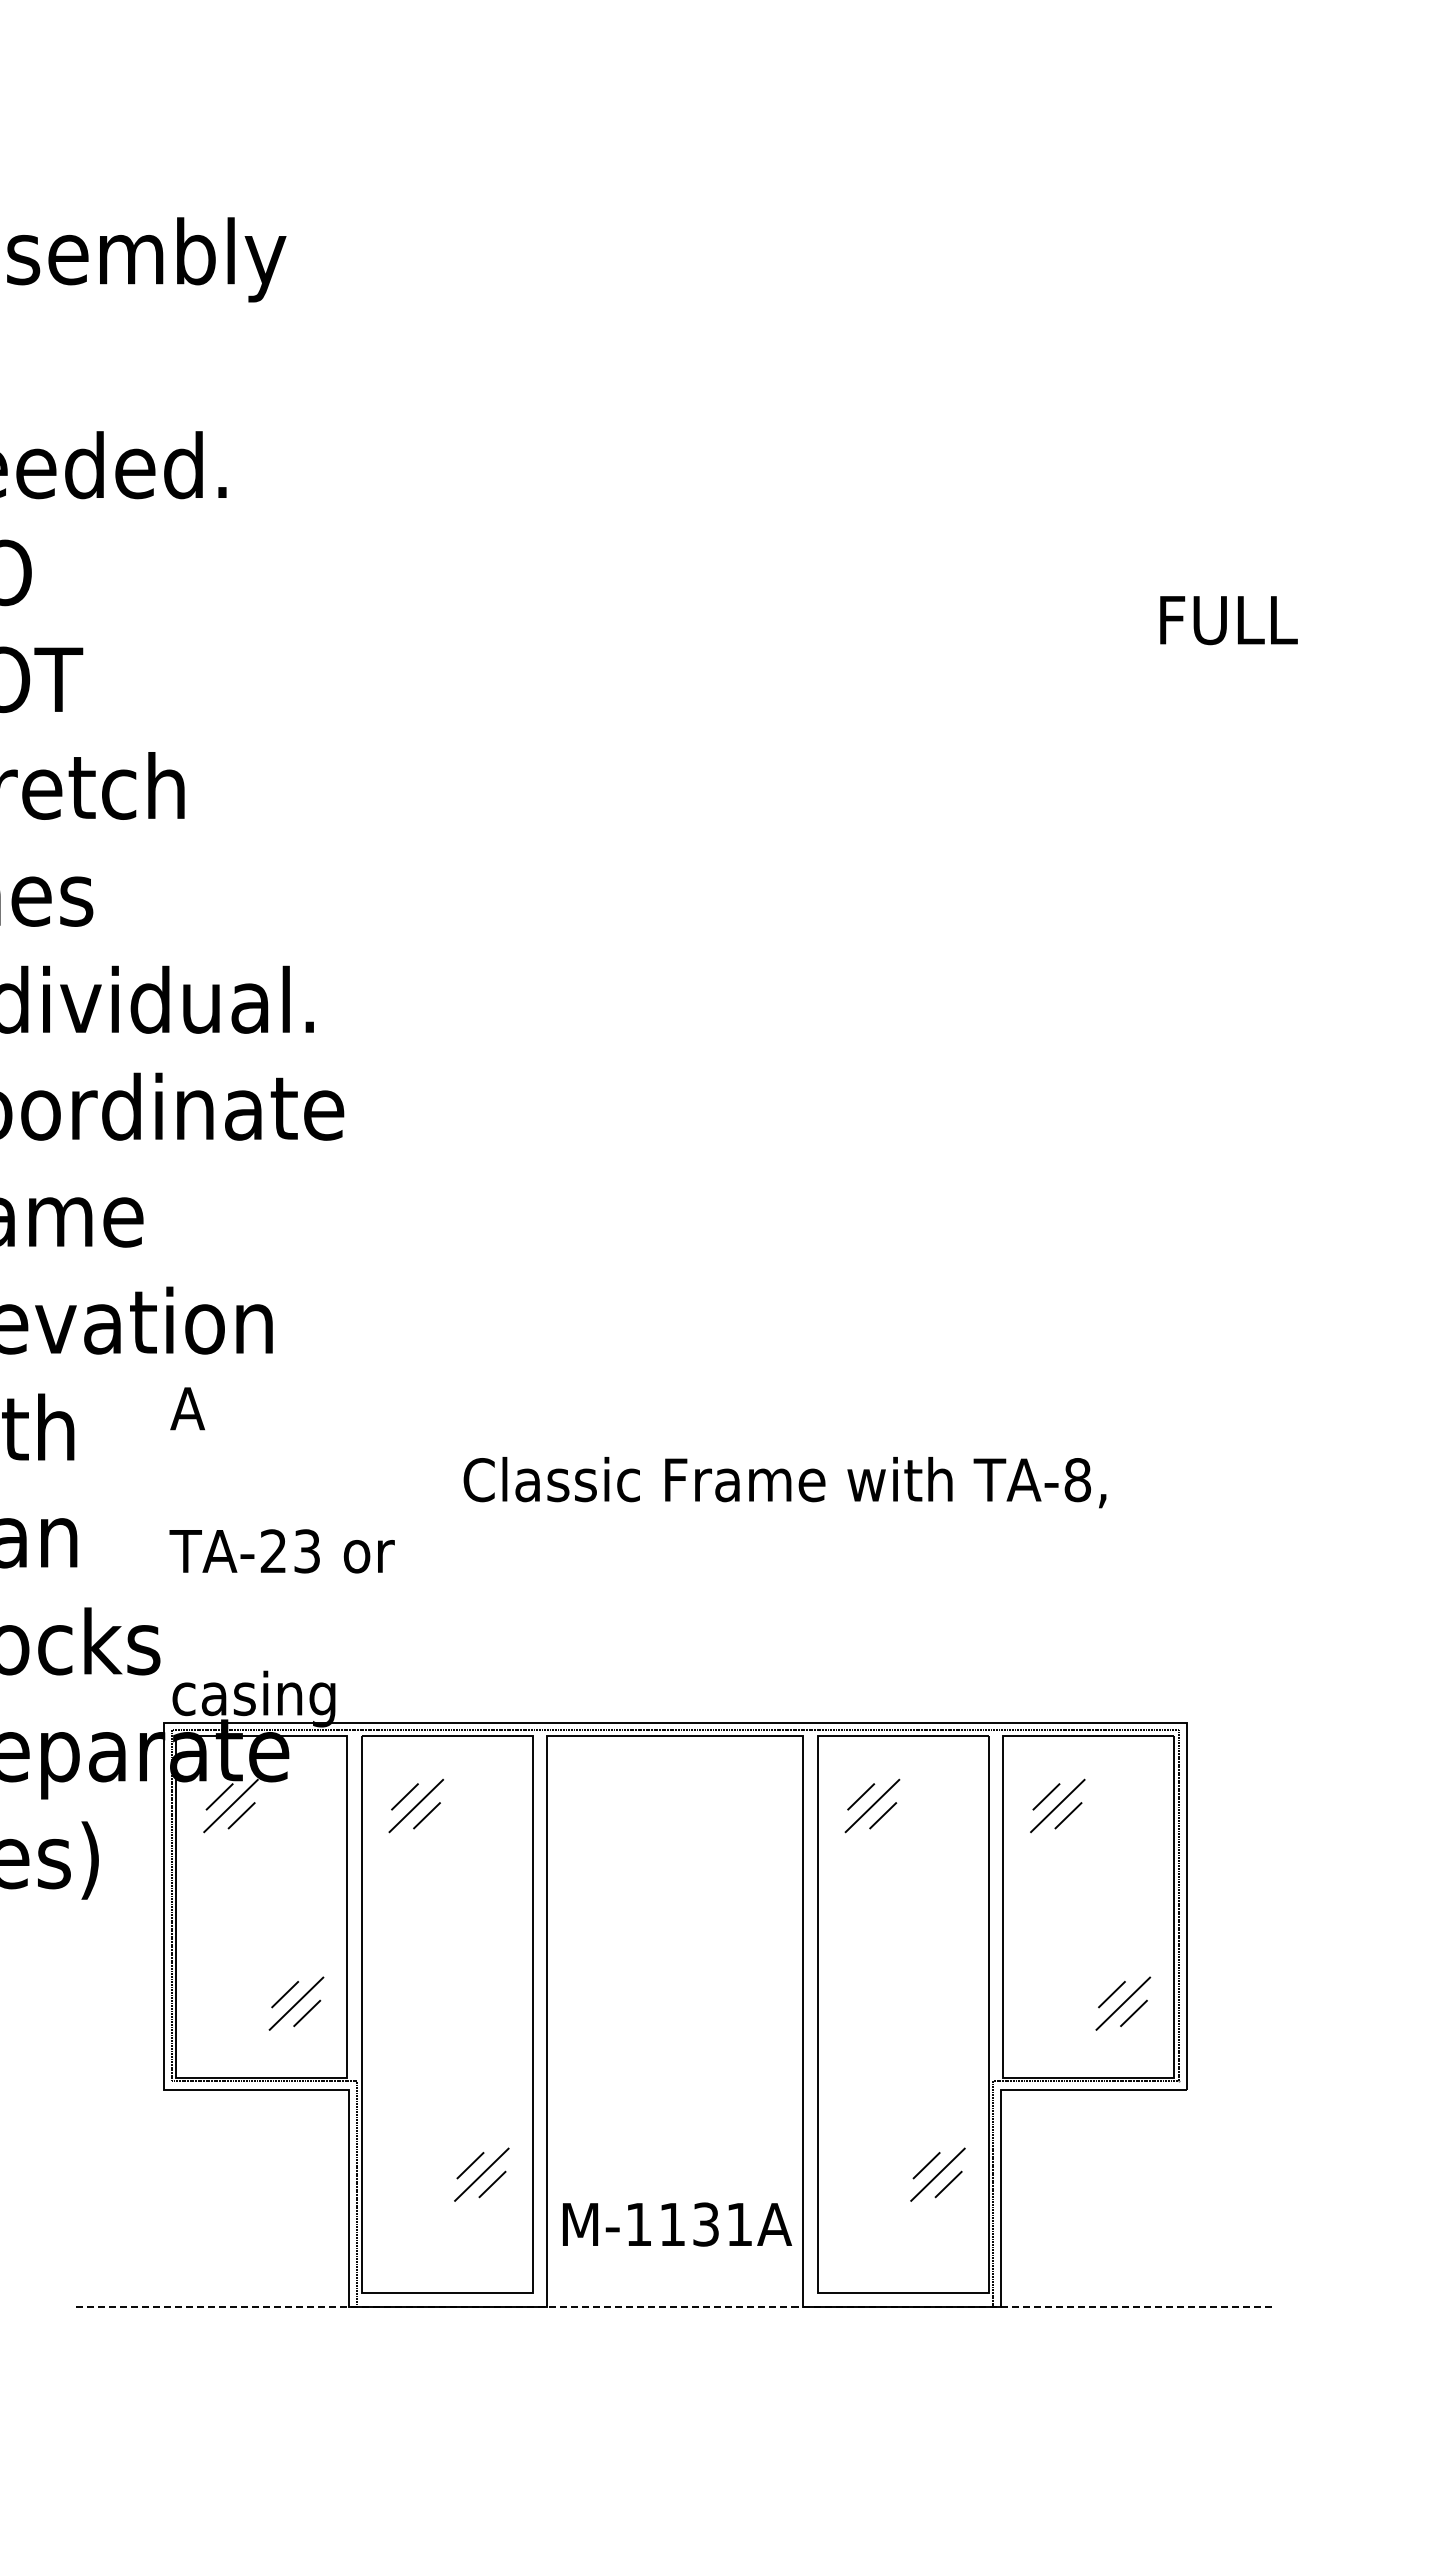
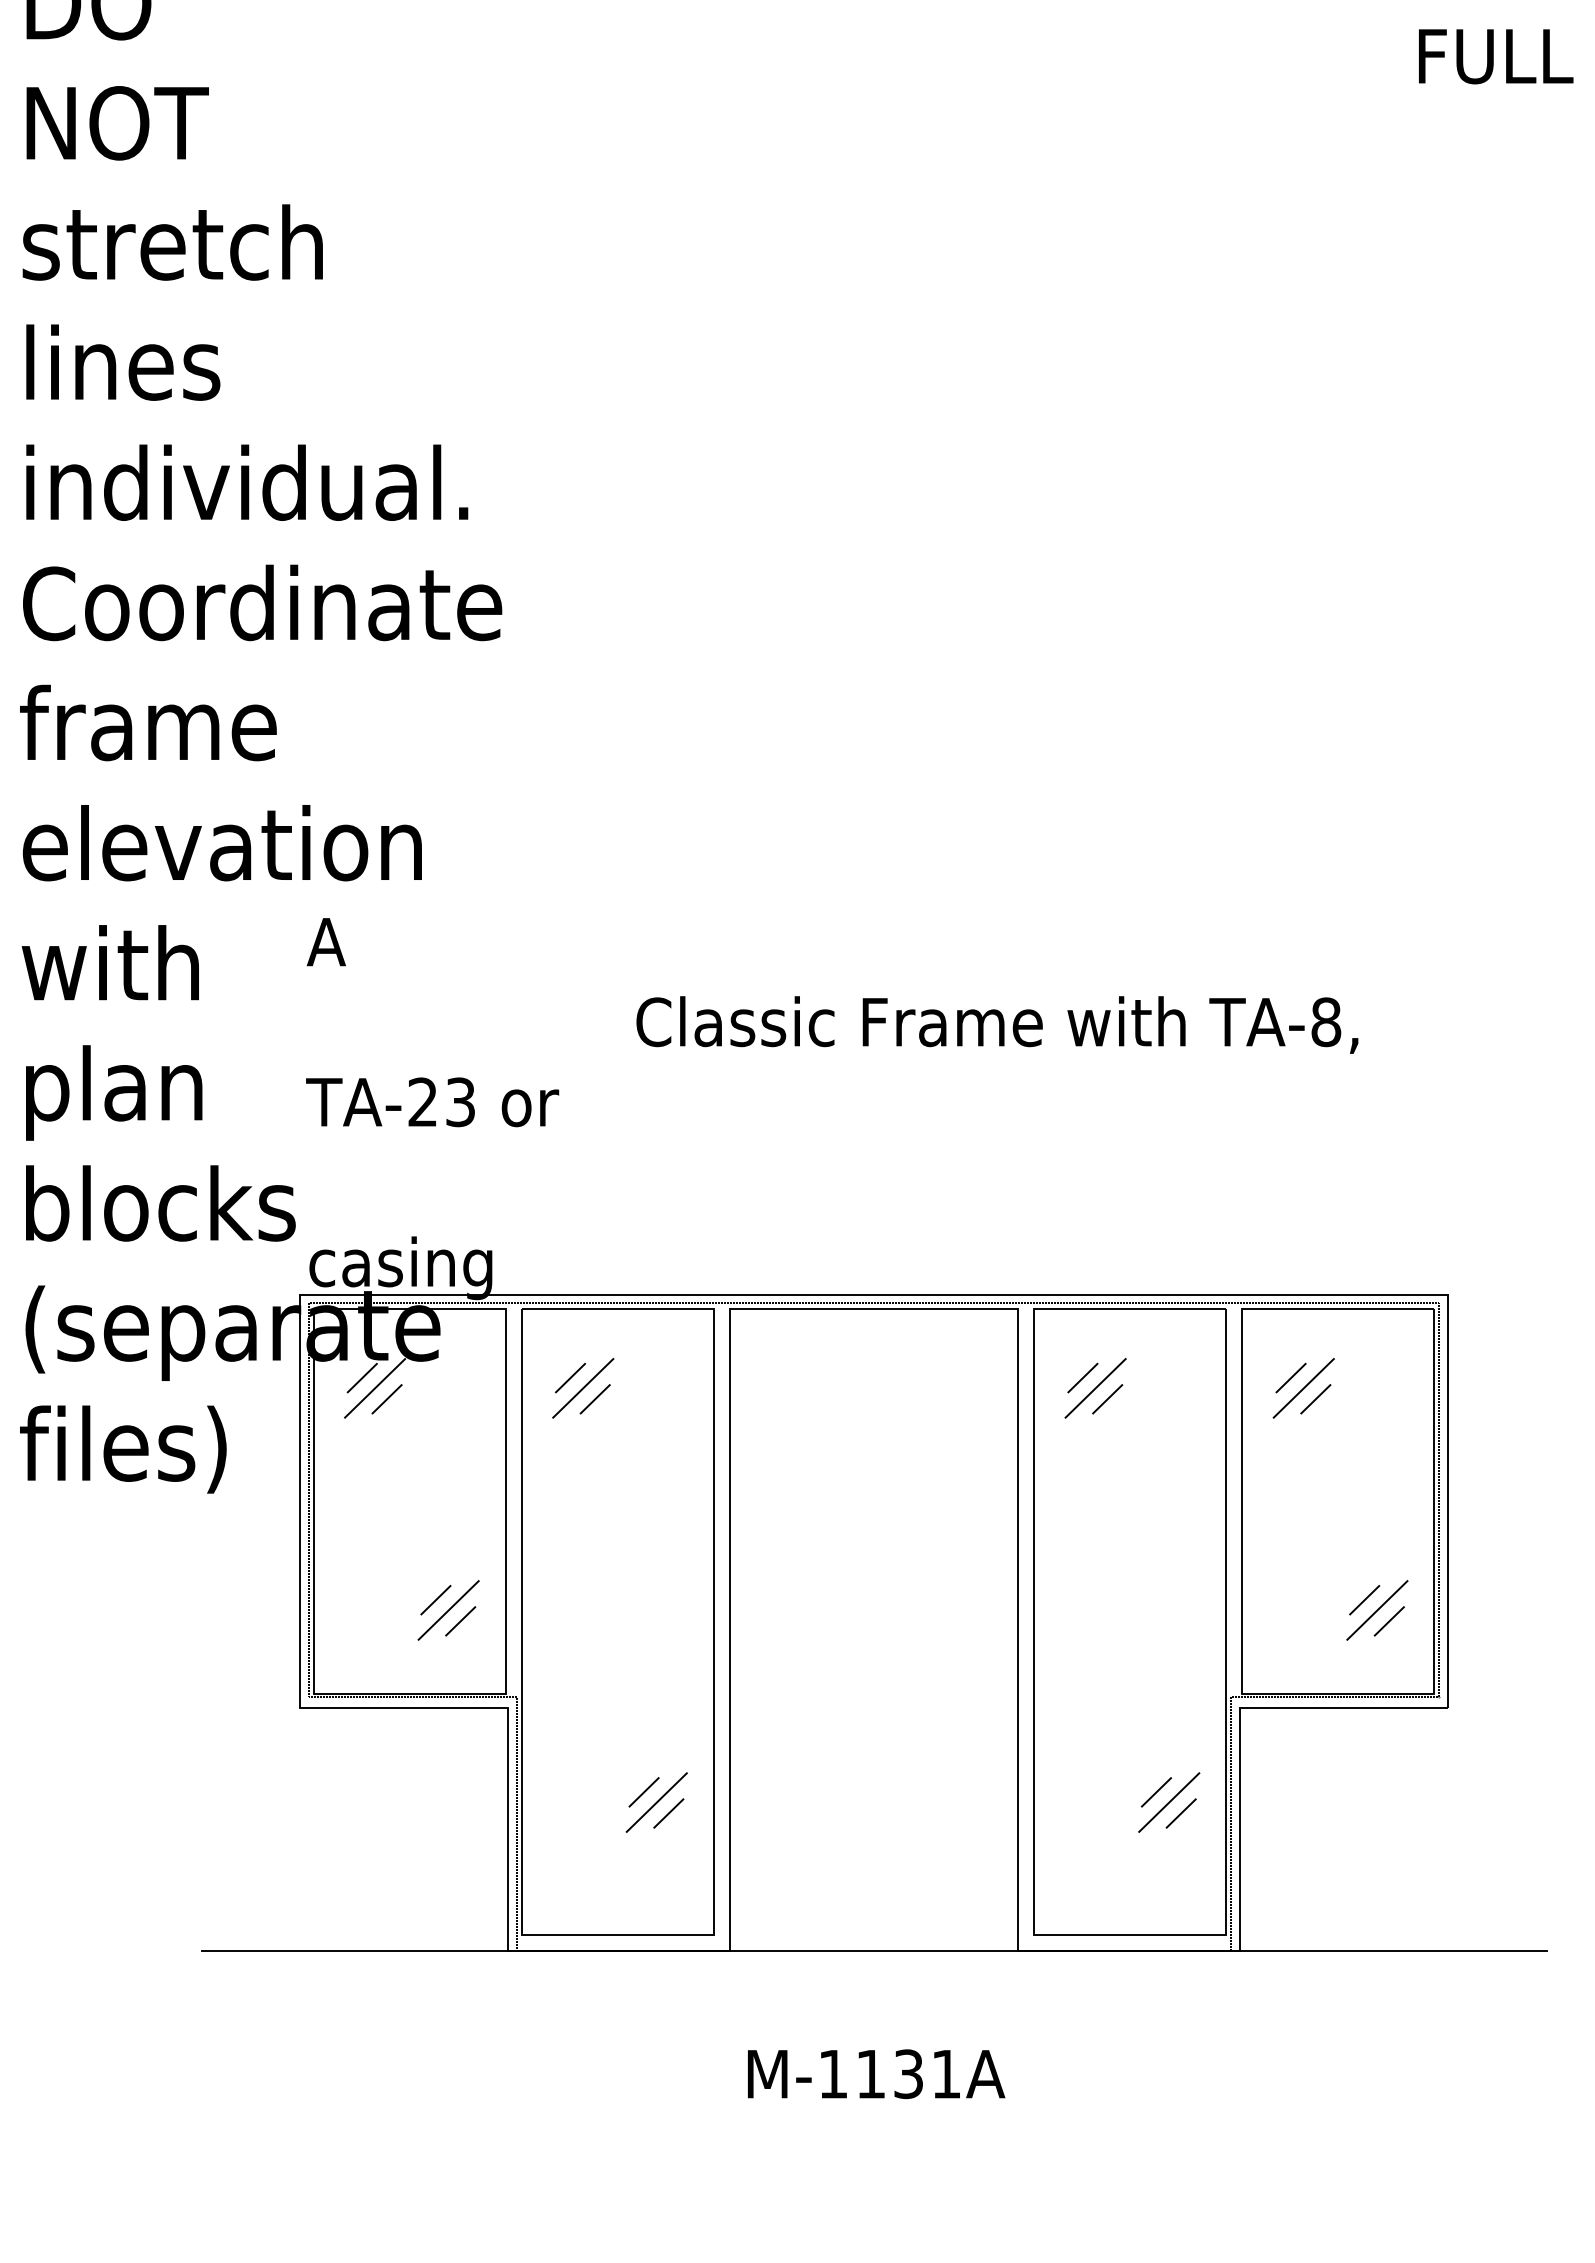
text: (677, 2224) -> (876, 2074), moved
line: (675, 2307) -> (874, 1951), dashed -> solid

